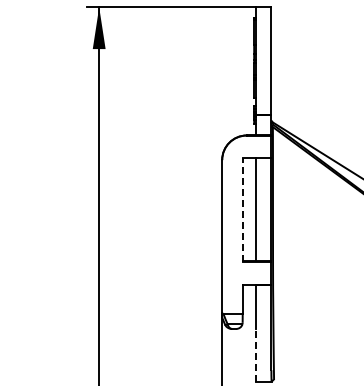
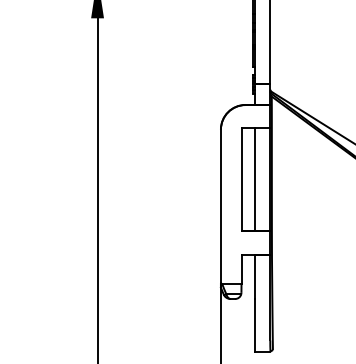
line: (242, 209) -> (241, 179), dashed -> solid
line: (256, 354) -> (255, 324), dashed -> solid

